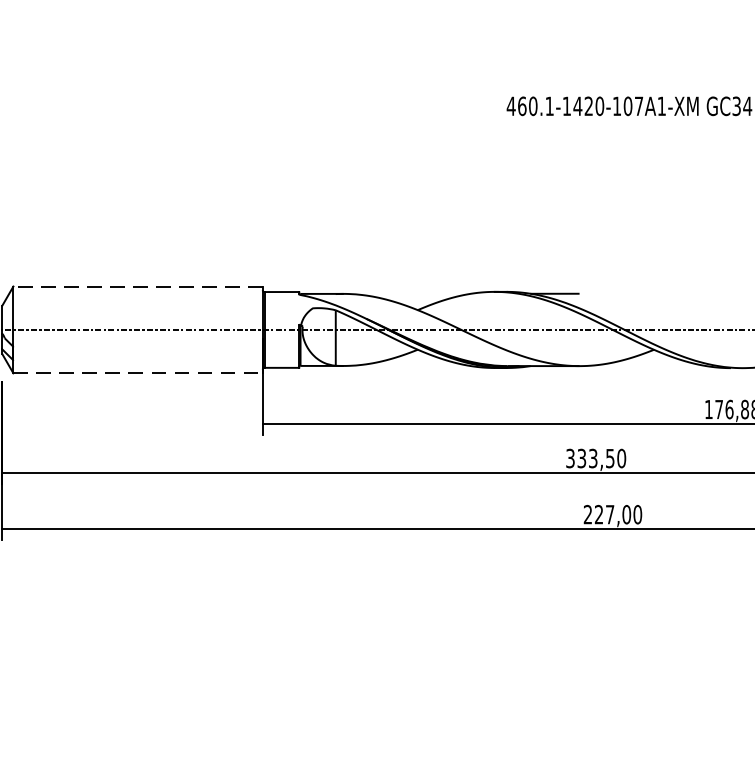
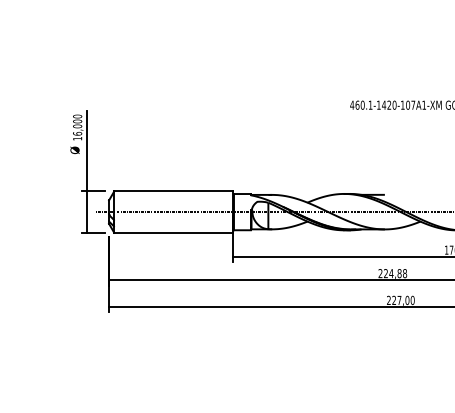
line: (137, 286) -> (173, 191), dashed -> solid
line: (137, 372) -> (173, 232), dashed -> solid
text: (595, 458) -> (392, 273), 333,50 -> 224,88

